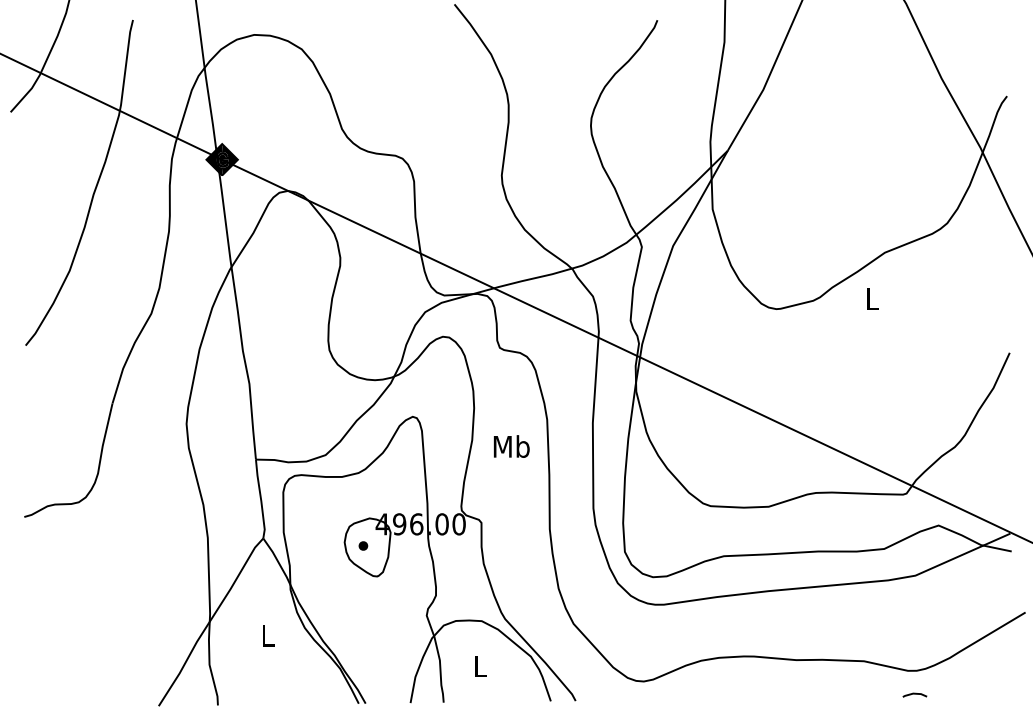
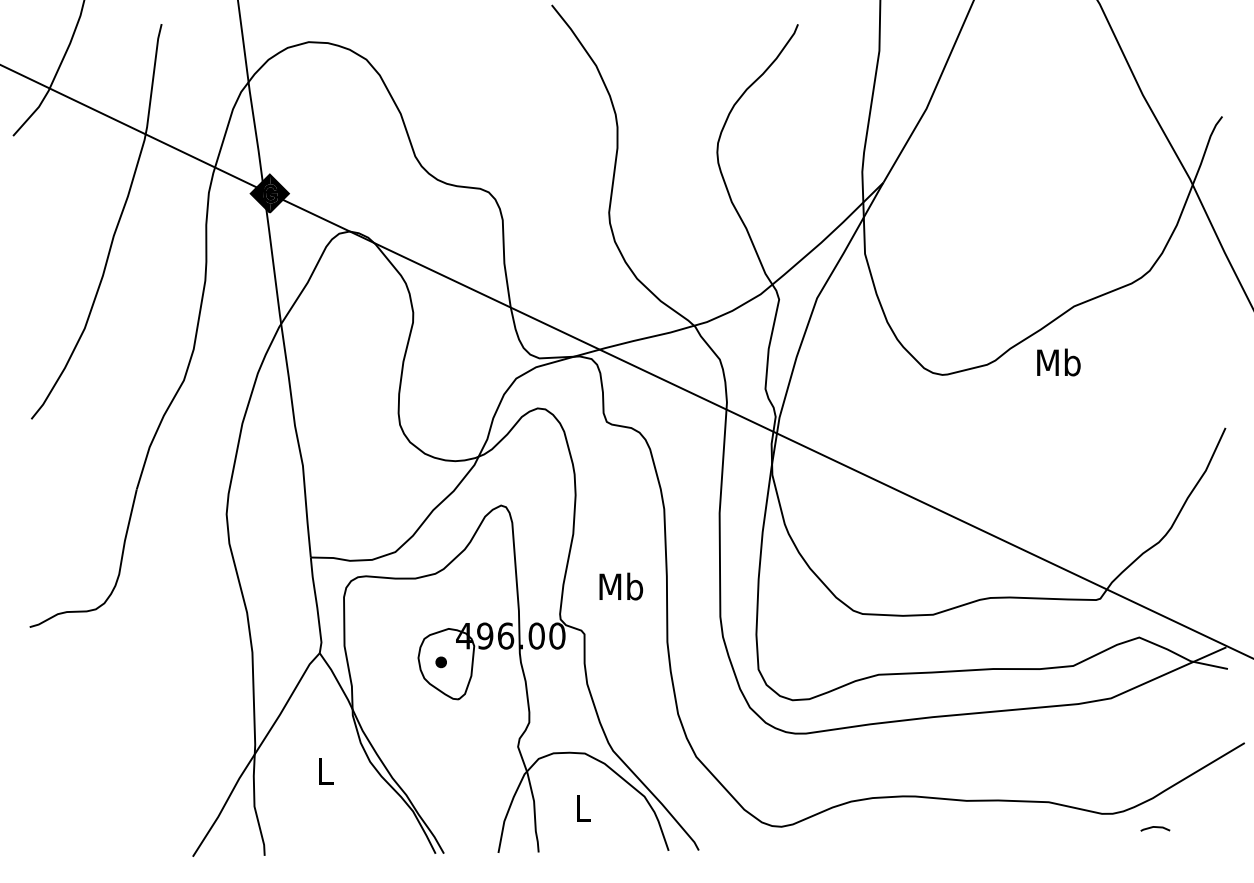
text: (872, 298) -> (1059, 362), L -> Mb
text: (511, 446) -> (620, 586), moved
line: (914, 694) -> (1154, 827), moved

